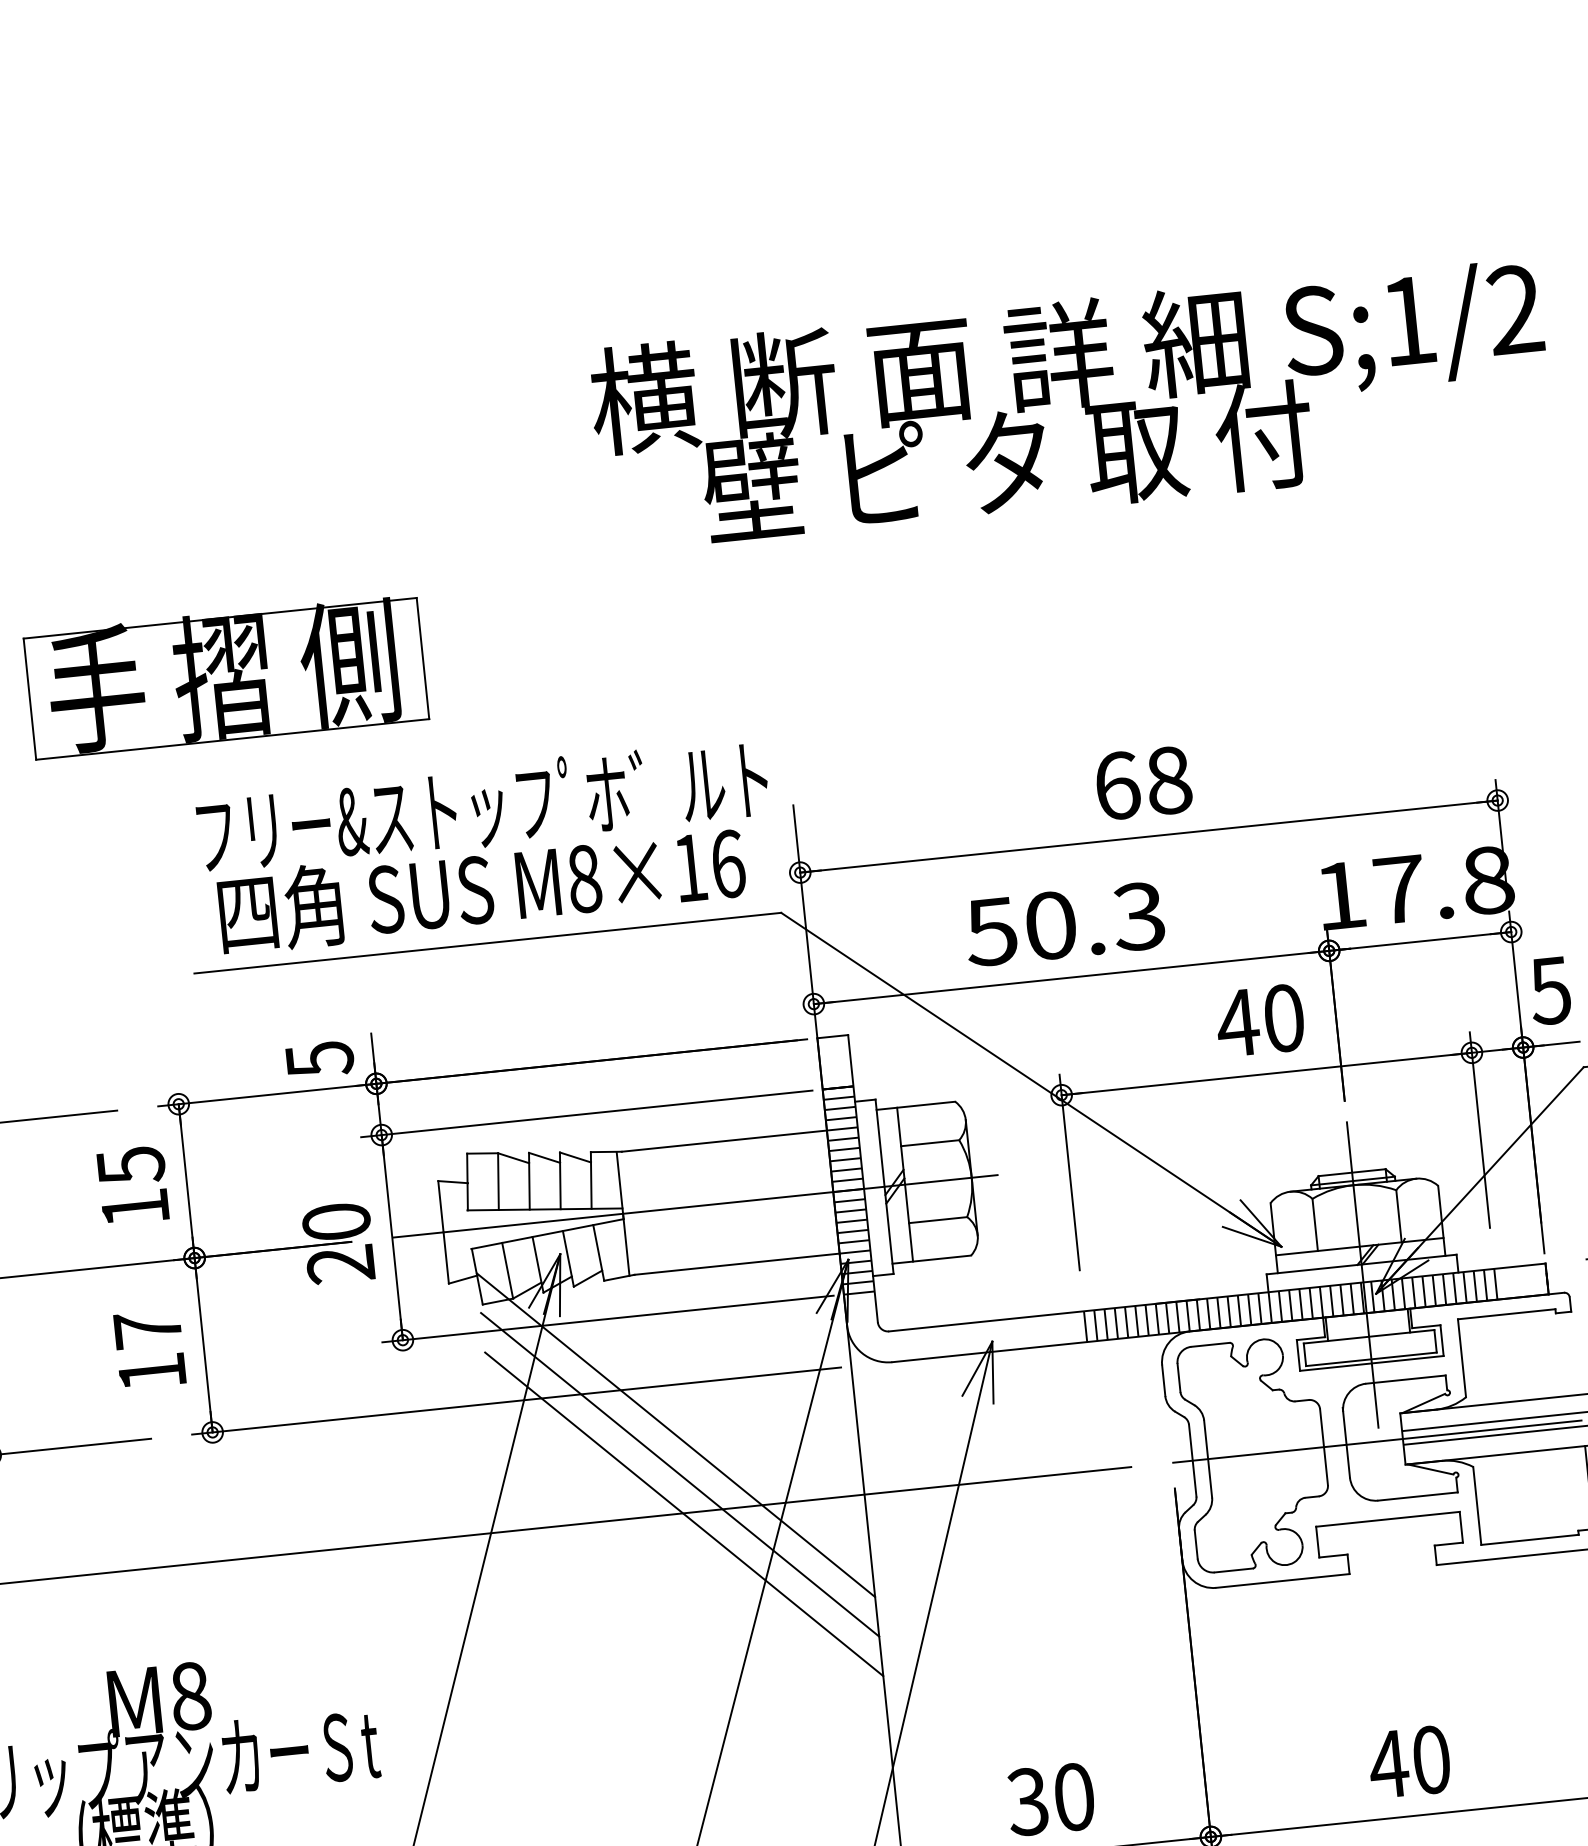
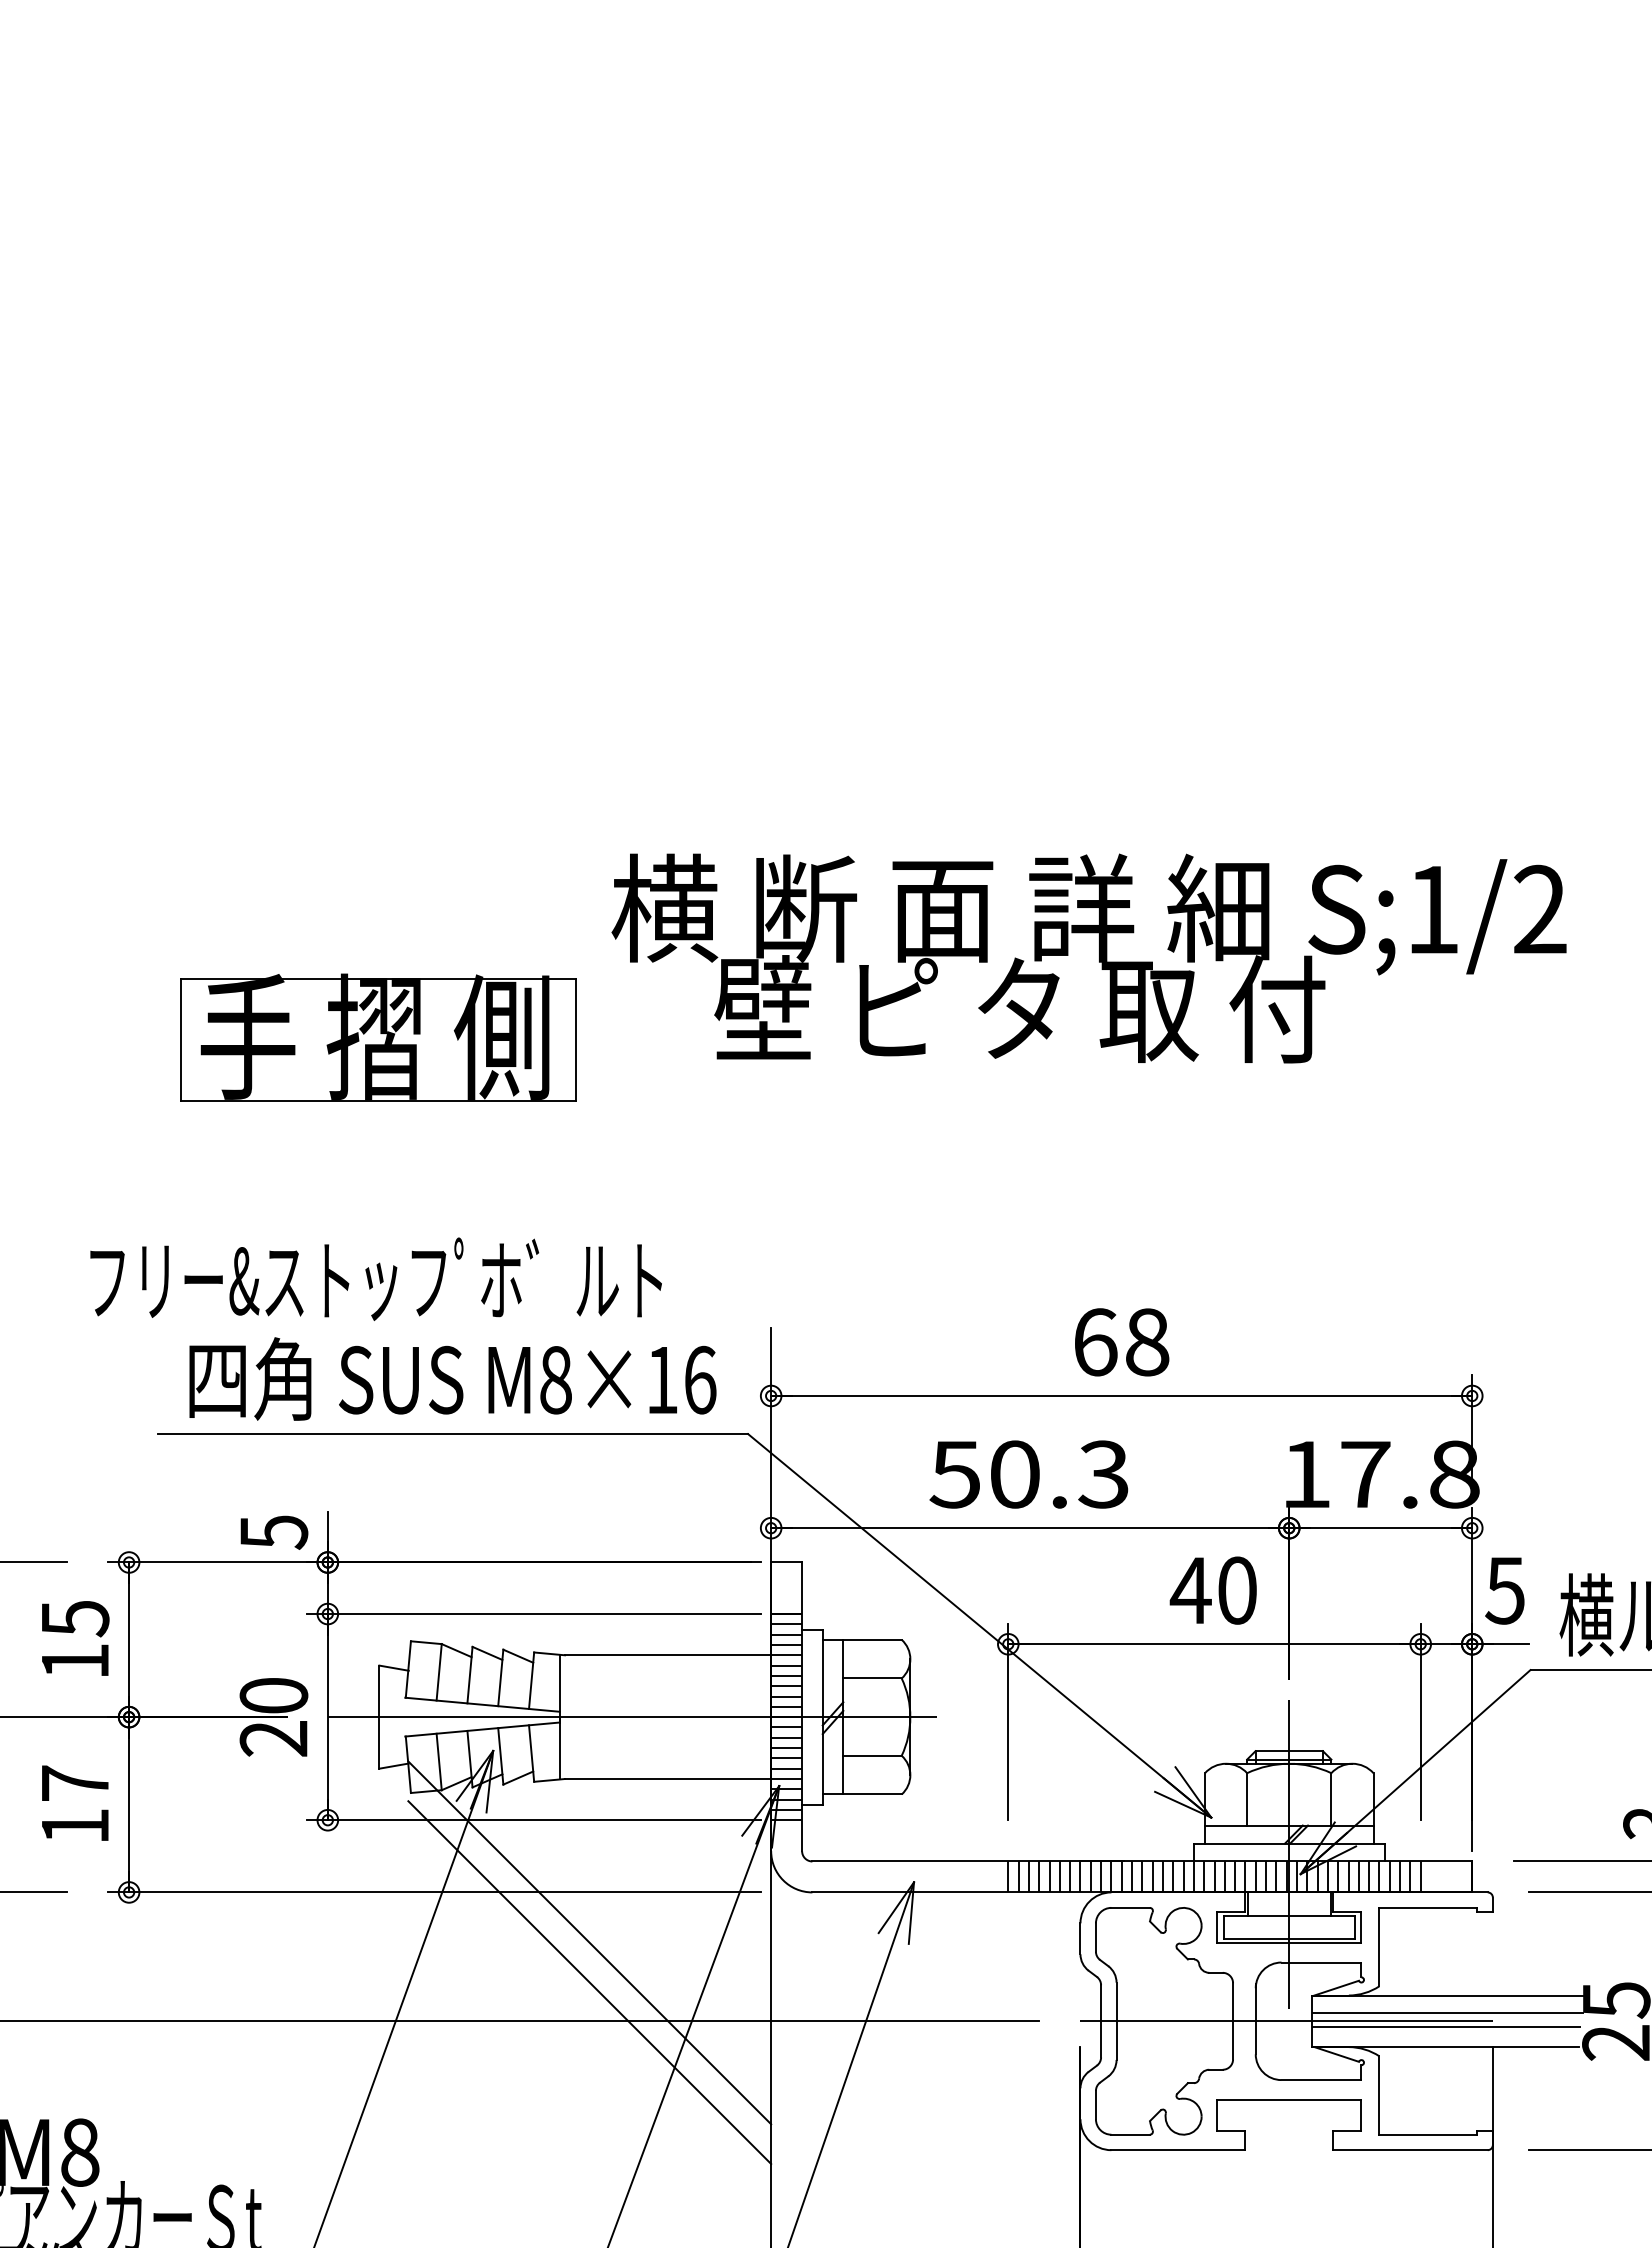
part: (226, 676) -> (378, 1037), moved
text: (482, 805) -> (375, 1278), moved
line: (683, 1513) -> (589, 2021), removed

